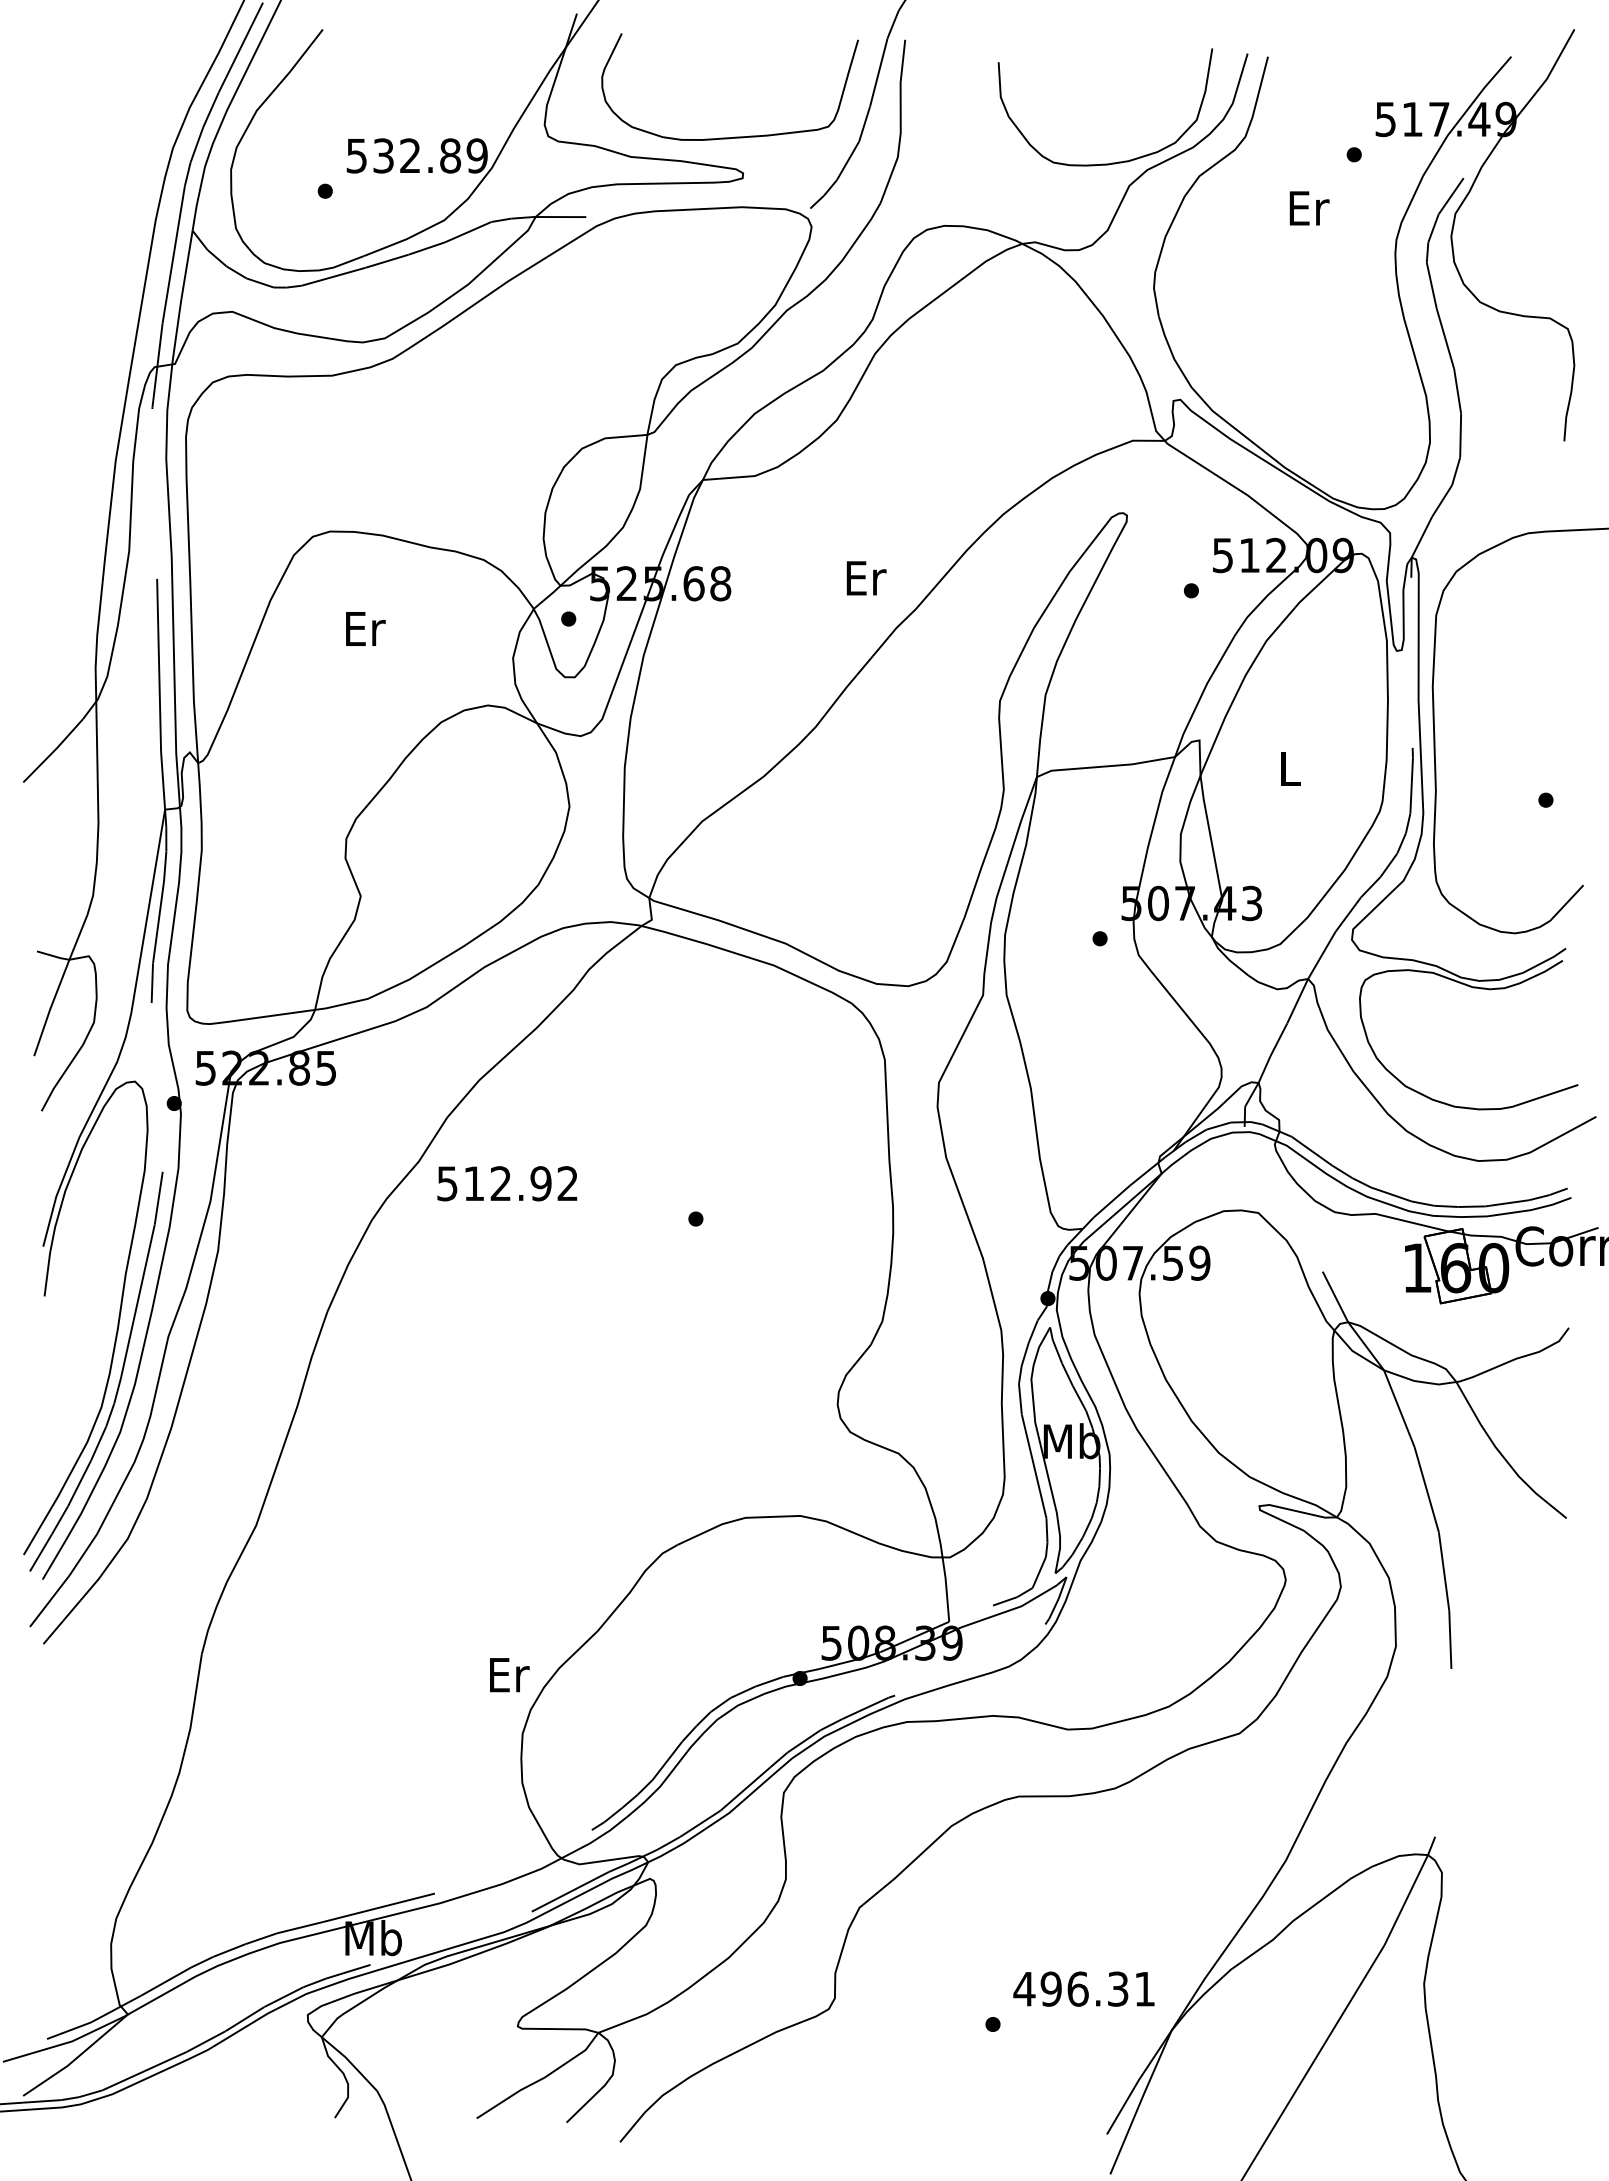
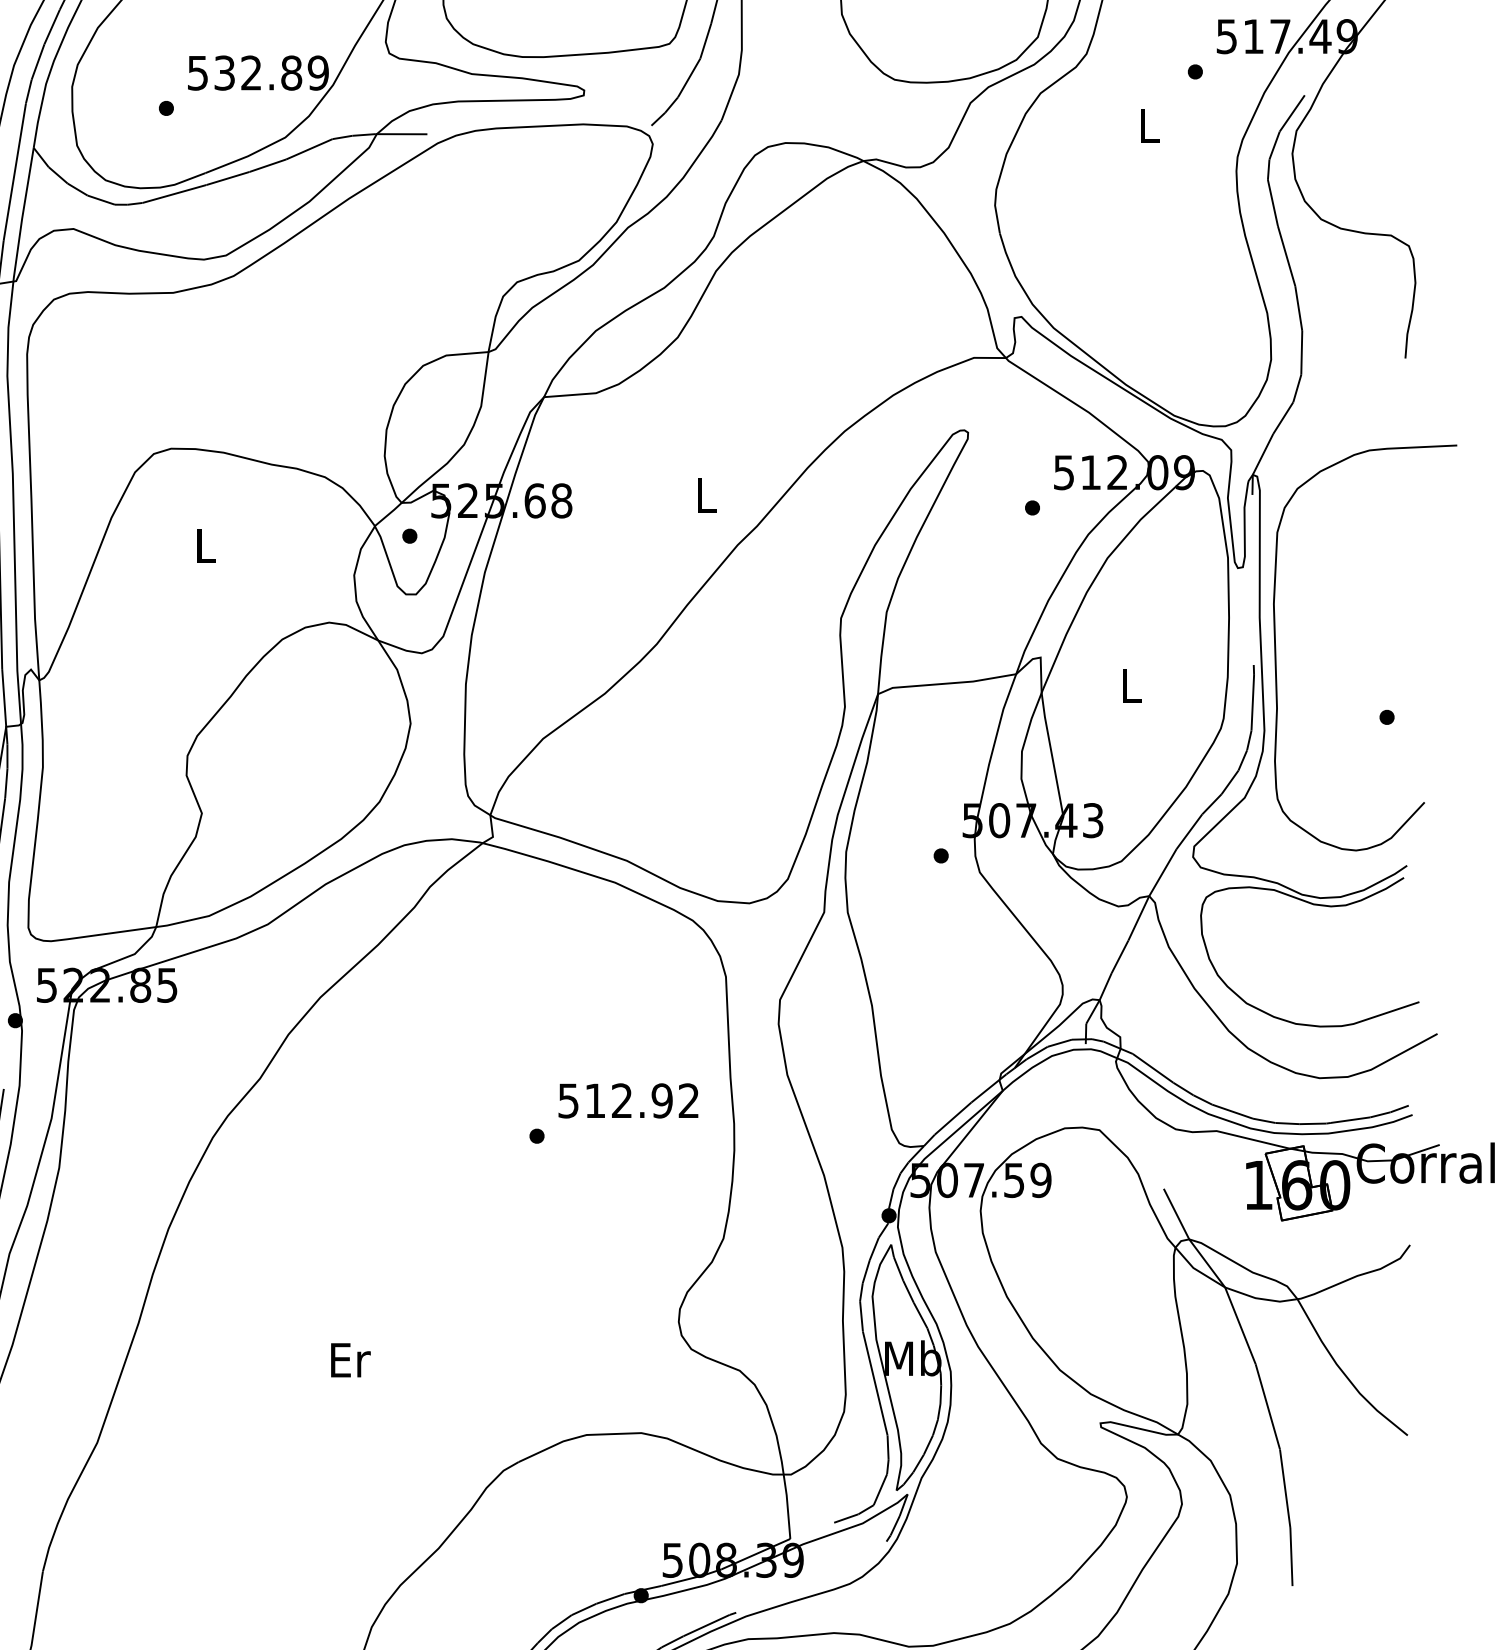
text: (1309, 208) -> (1150, 125), Er -> L
text: (866, 578) -> (707, 495), Er -> L
text: (365, 628) -> (206, 545), Er -> L
text: (507, 1183) -> (628, 1100), moved
text: (509, 1675) -> (350, 1360), moved

